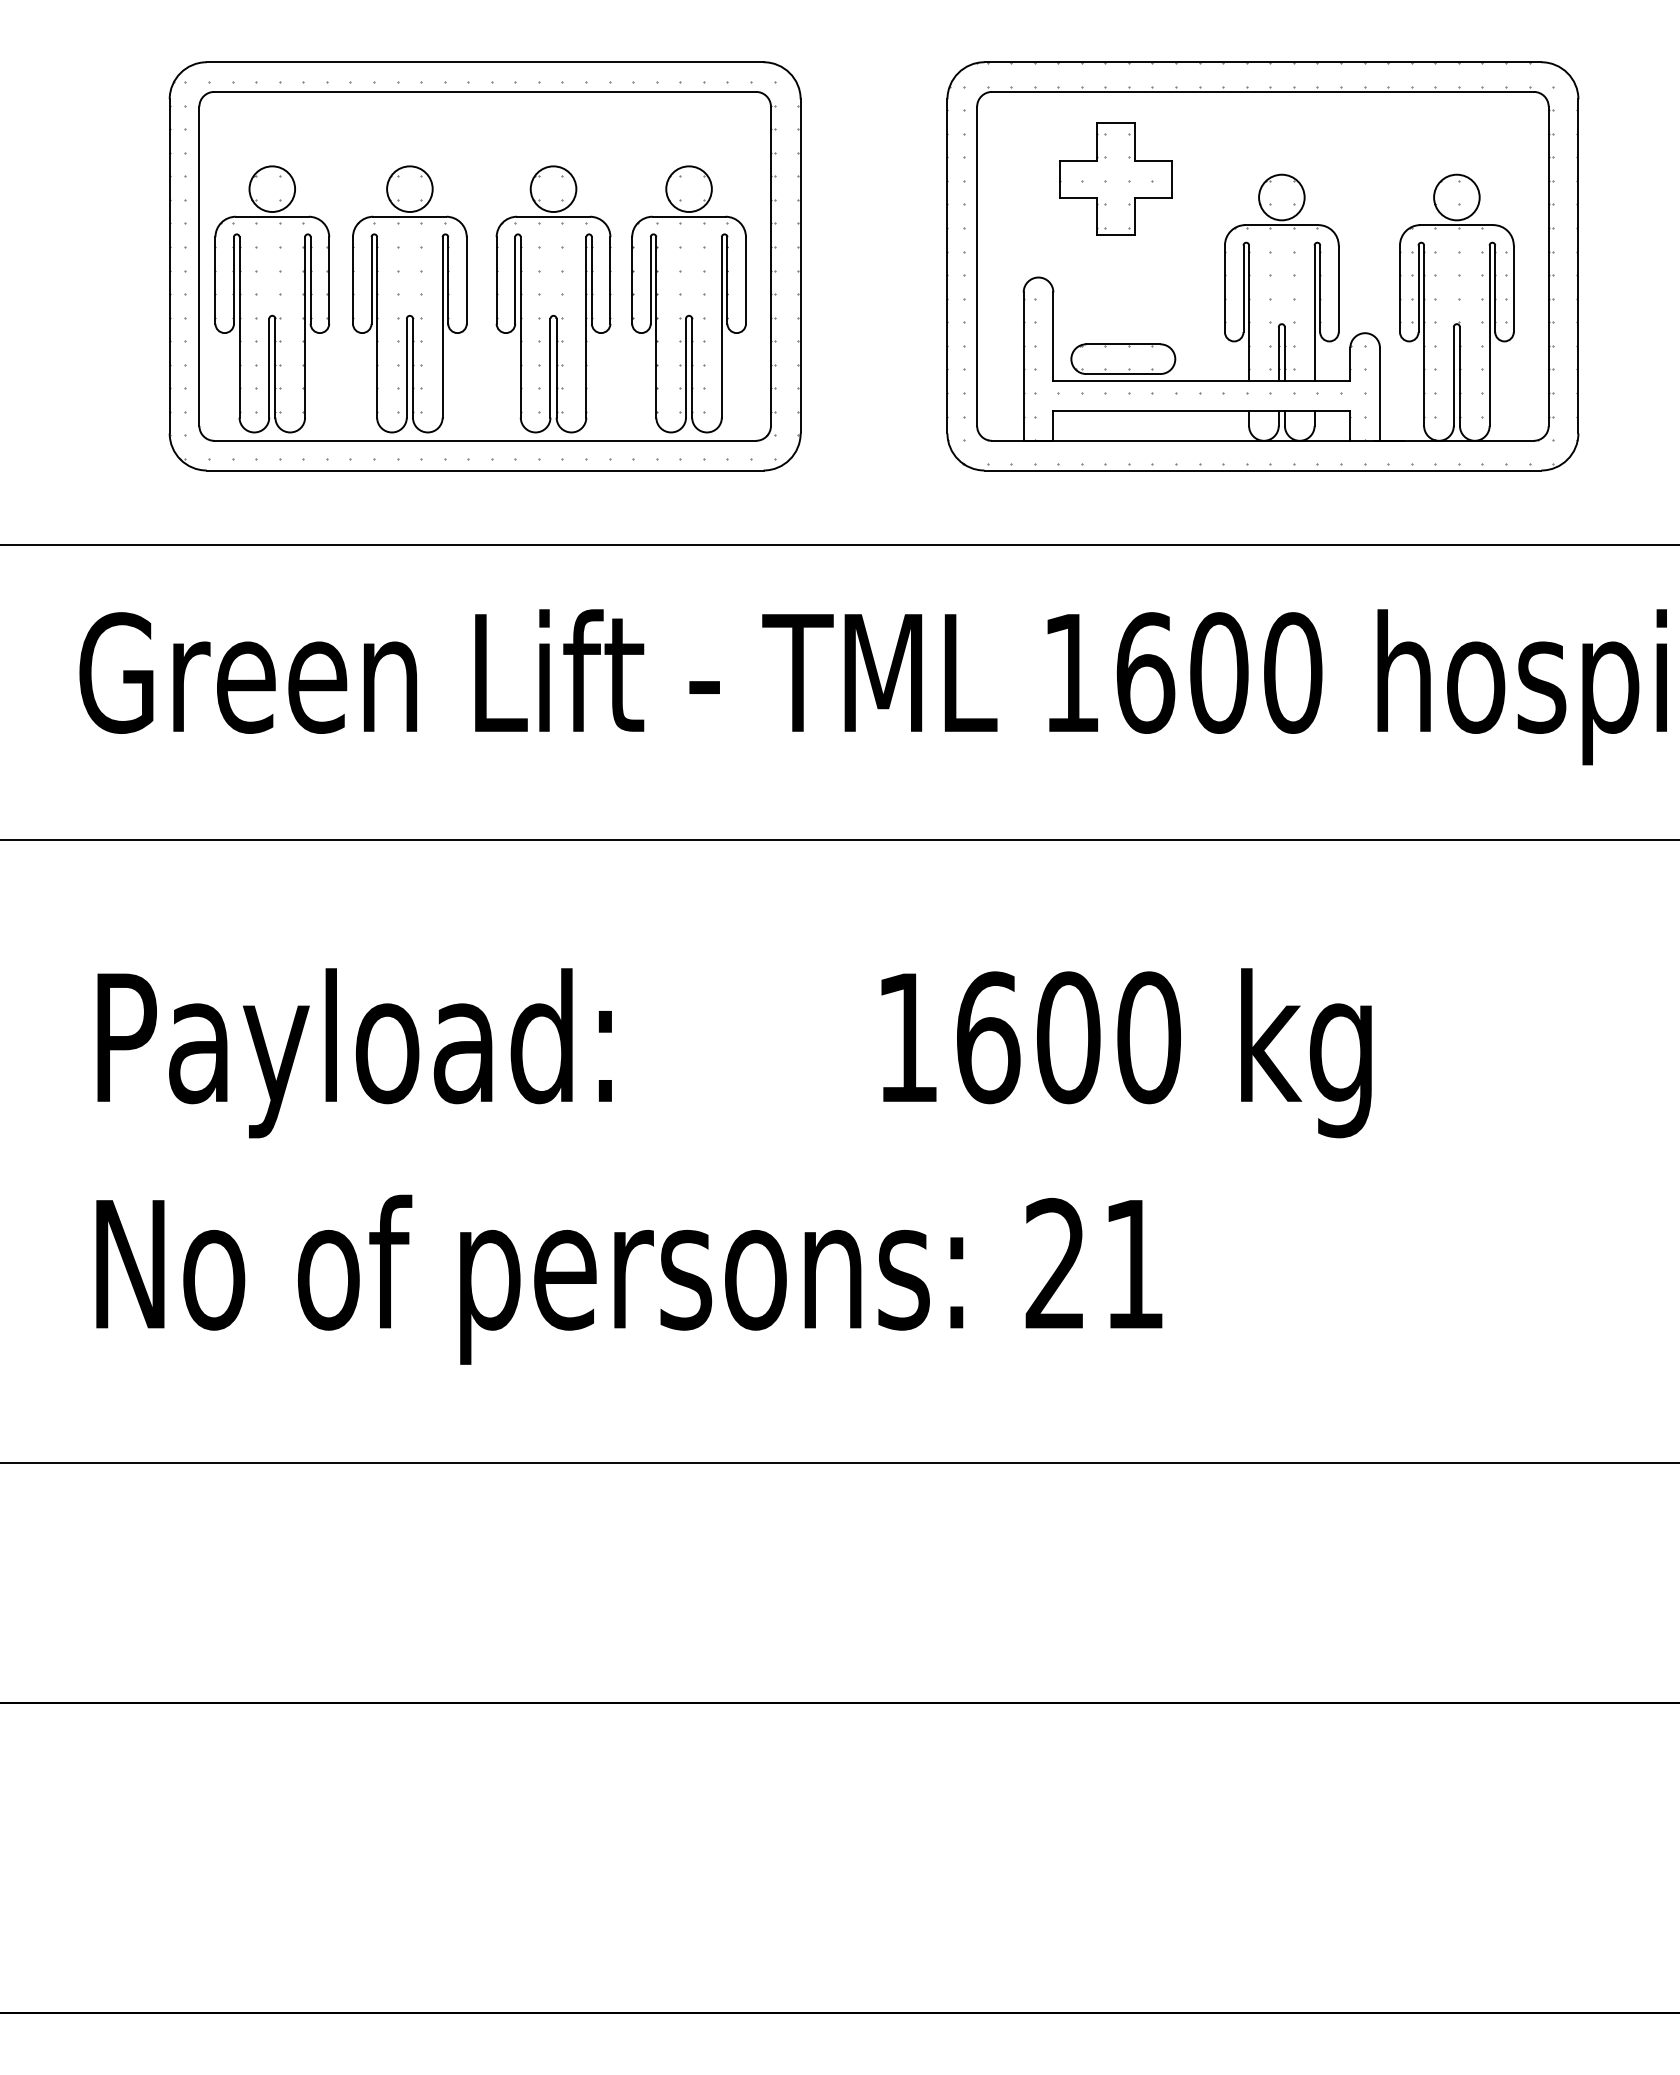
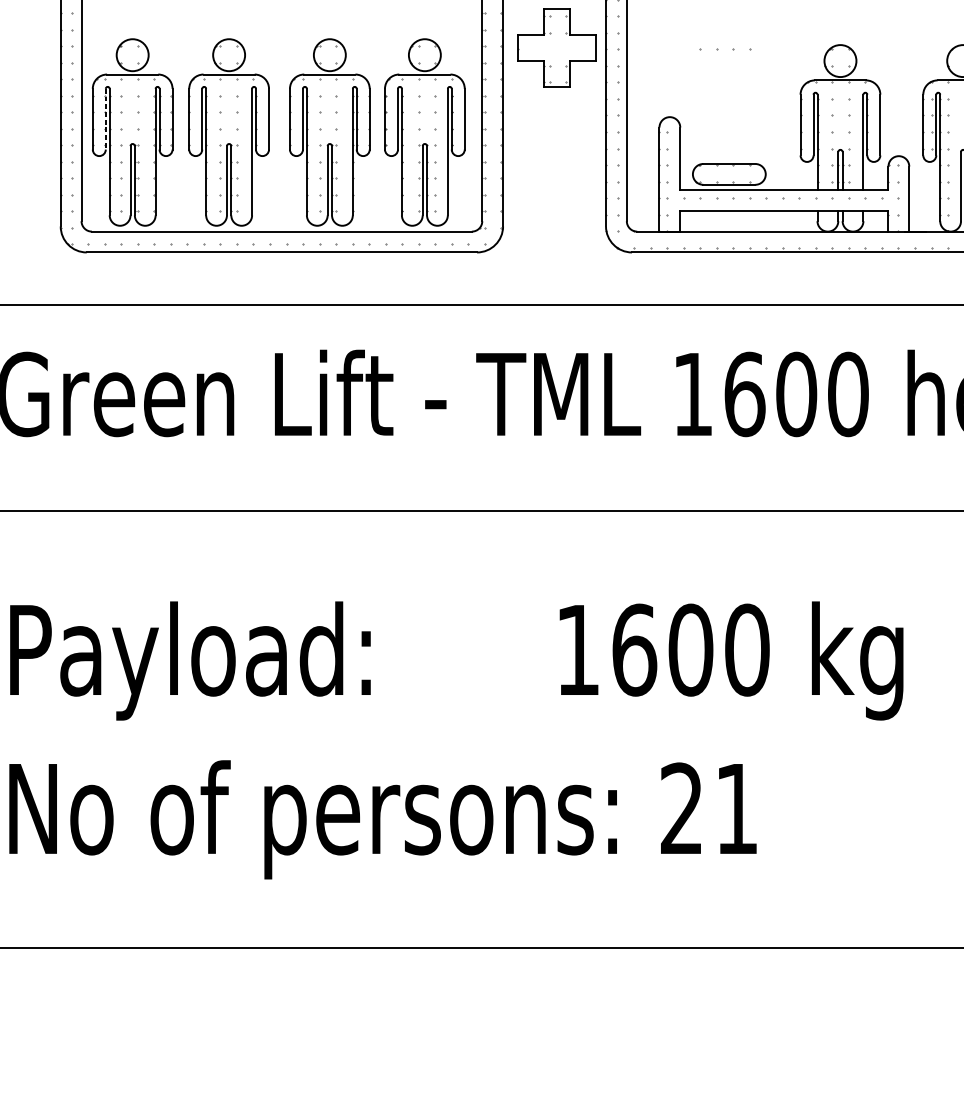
part: (1115, 178) -> (556, 47), moved
line: (233, 280) -> (105, 119), solid -> dashed

